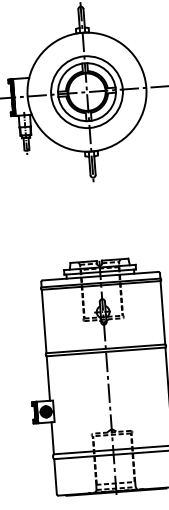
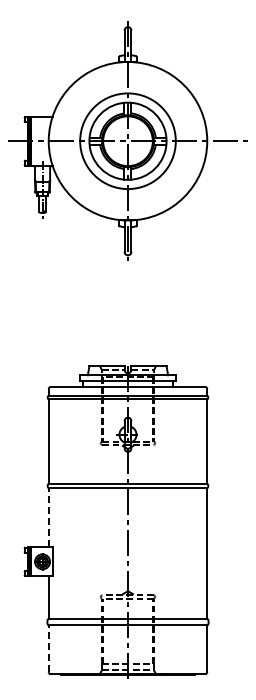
line: (48, 378) -> (48, 517), solid -> dashed
line: (55, 476) -> (48, 648), solid -> dashed

